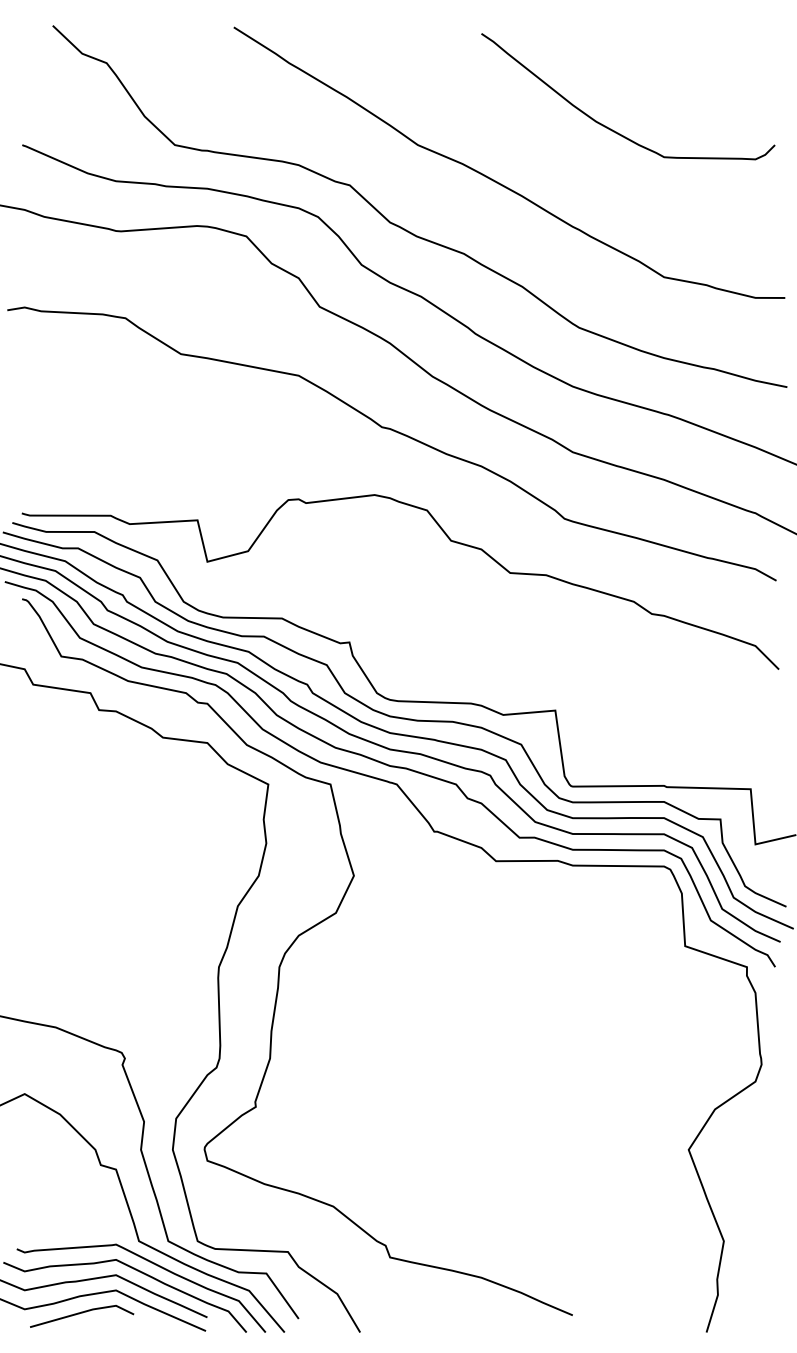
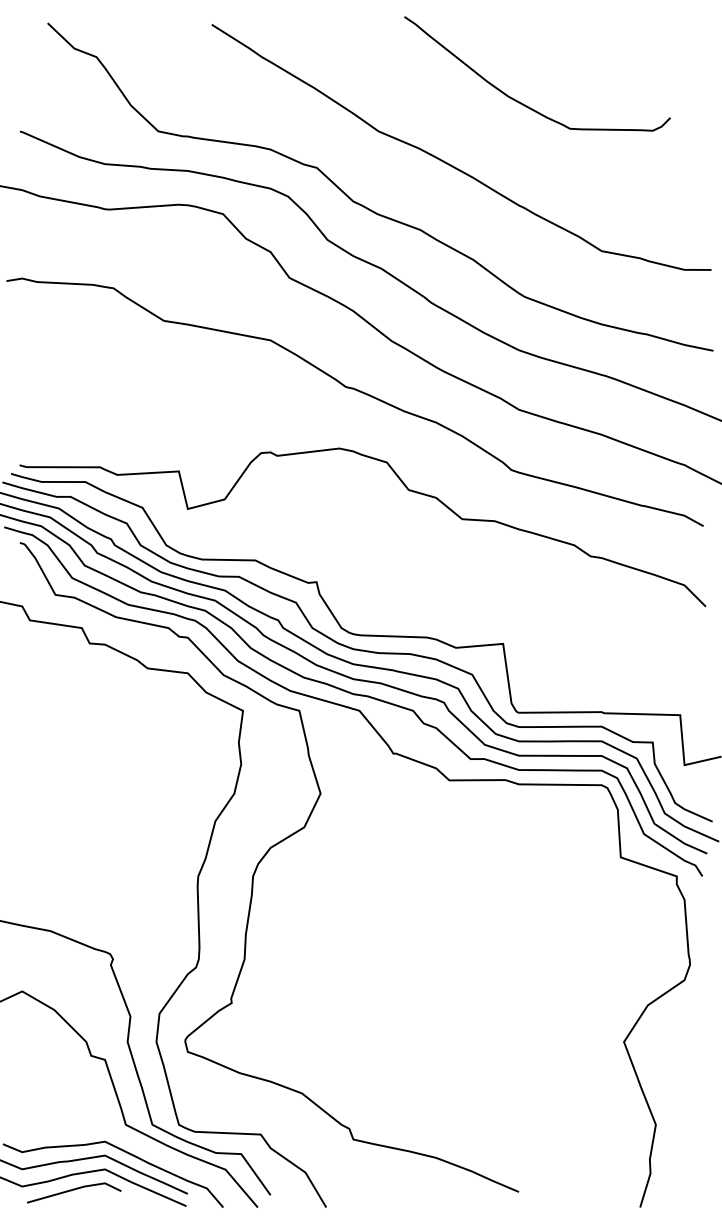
curve: (609, 127) -> (520, 101), moved
curve: (153, 1264) -> (138, 1145), removed

